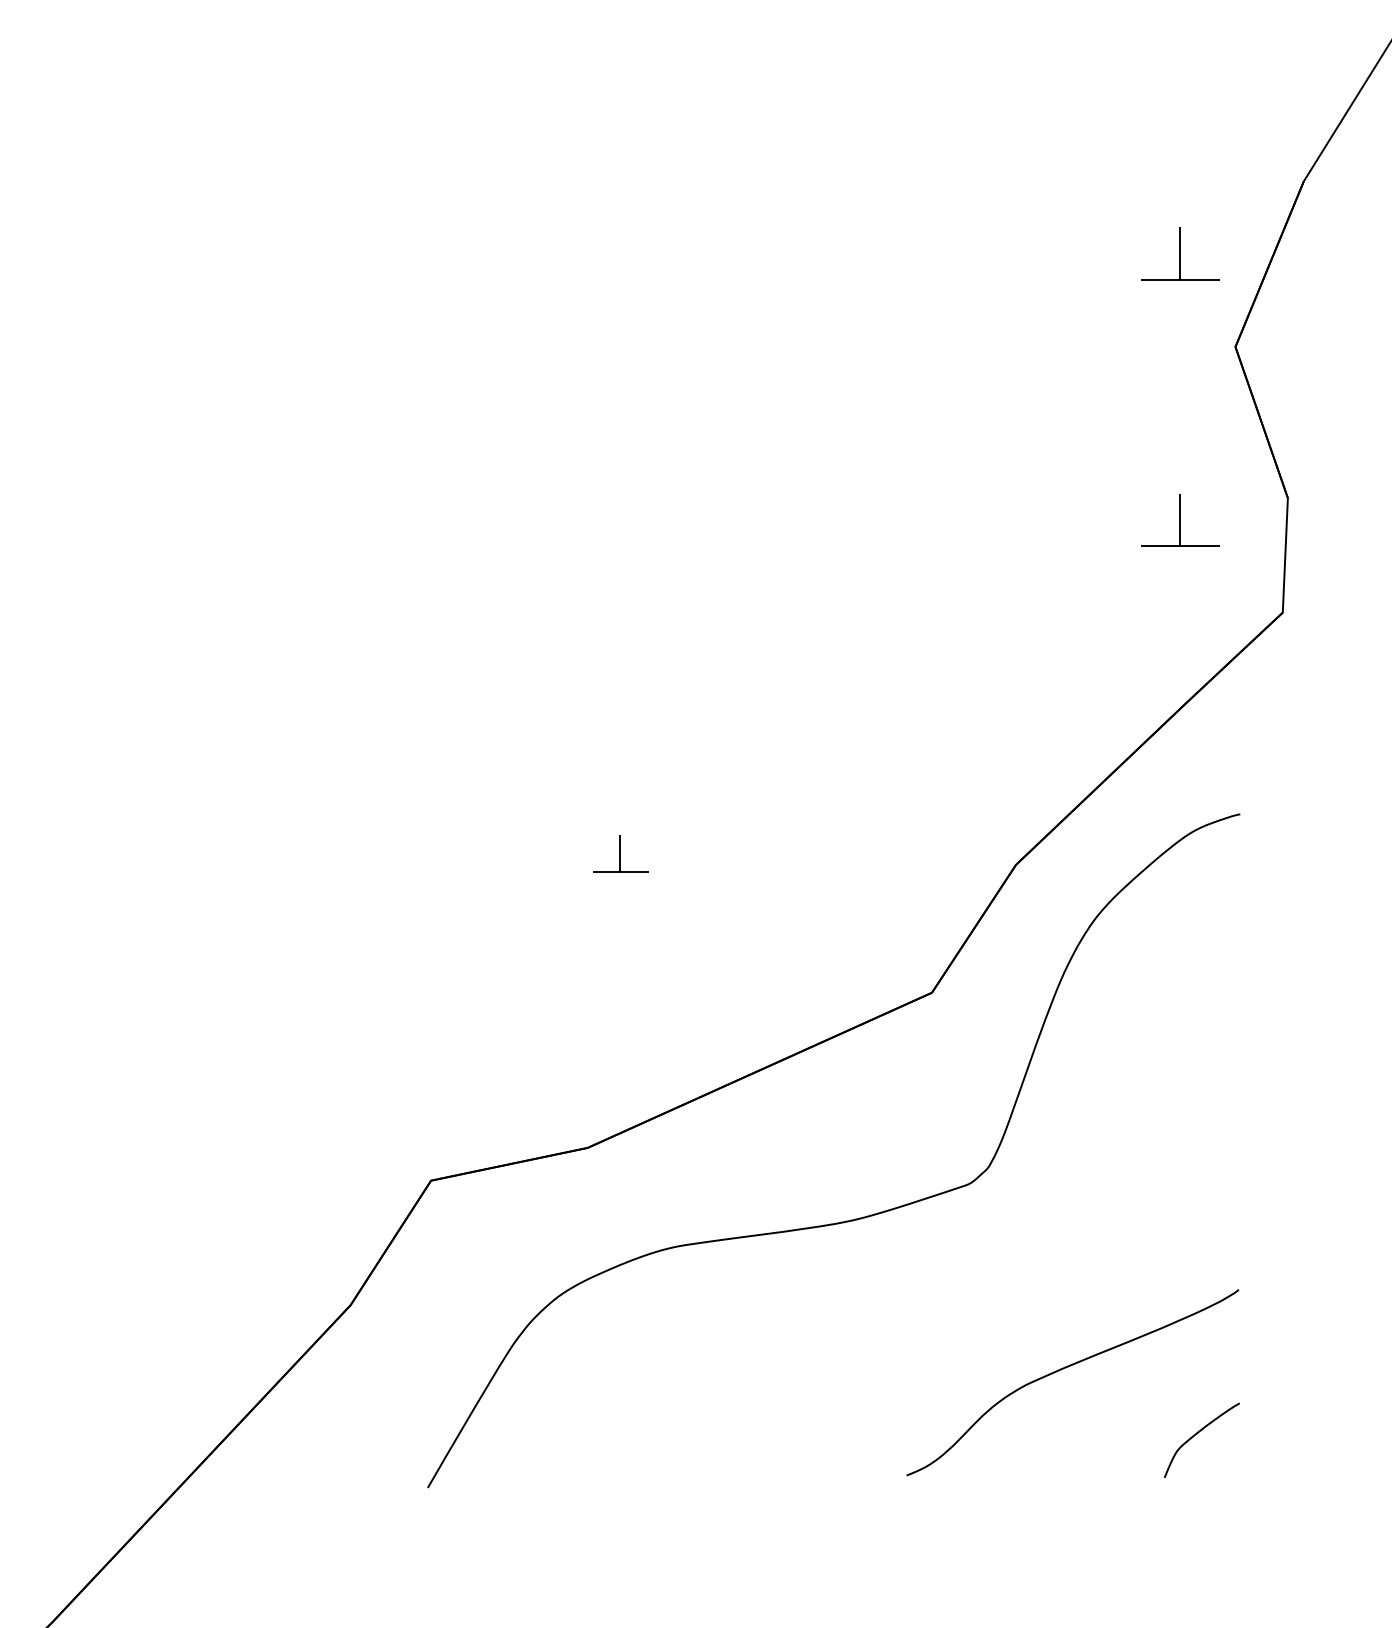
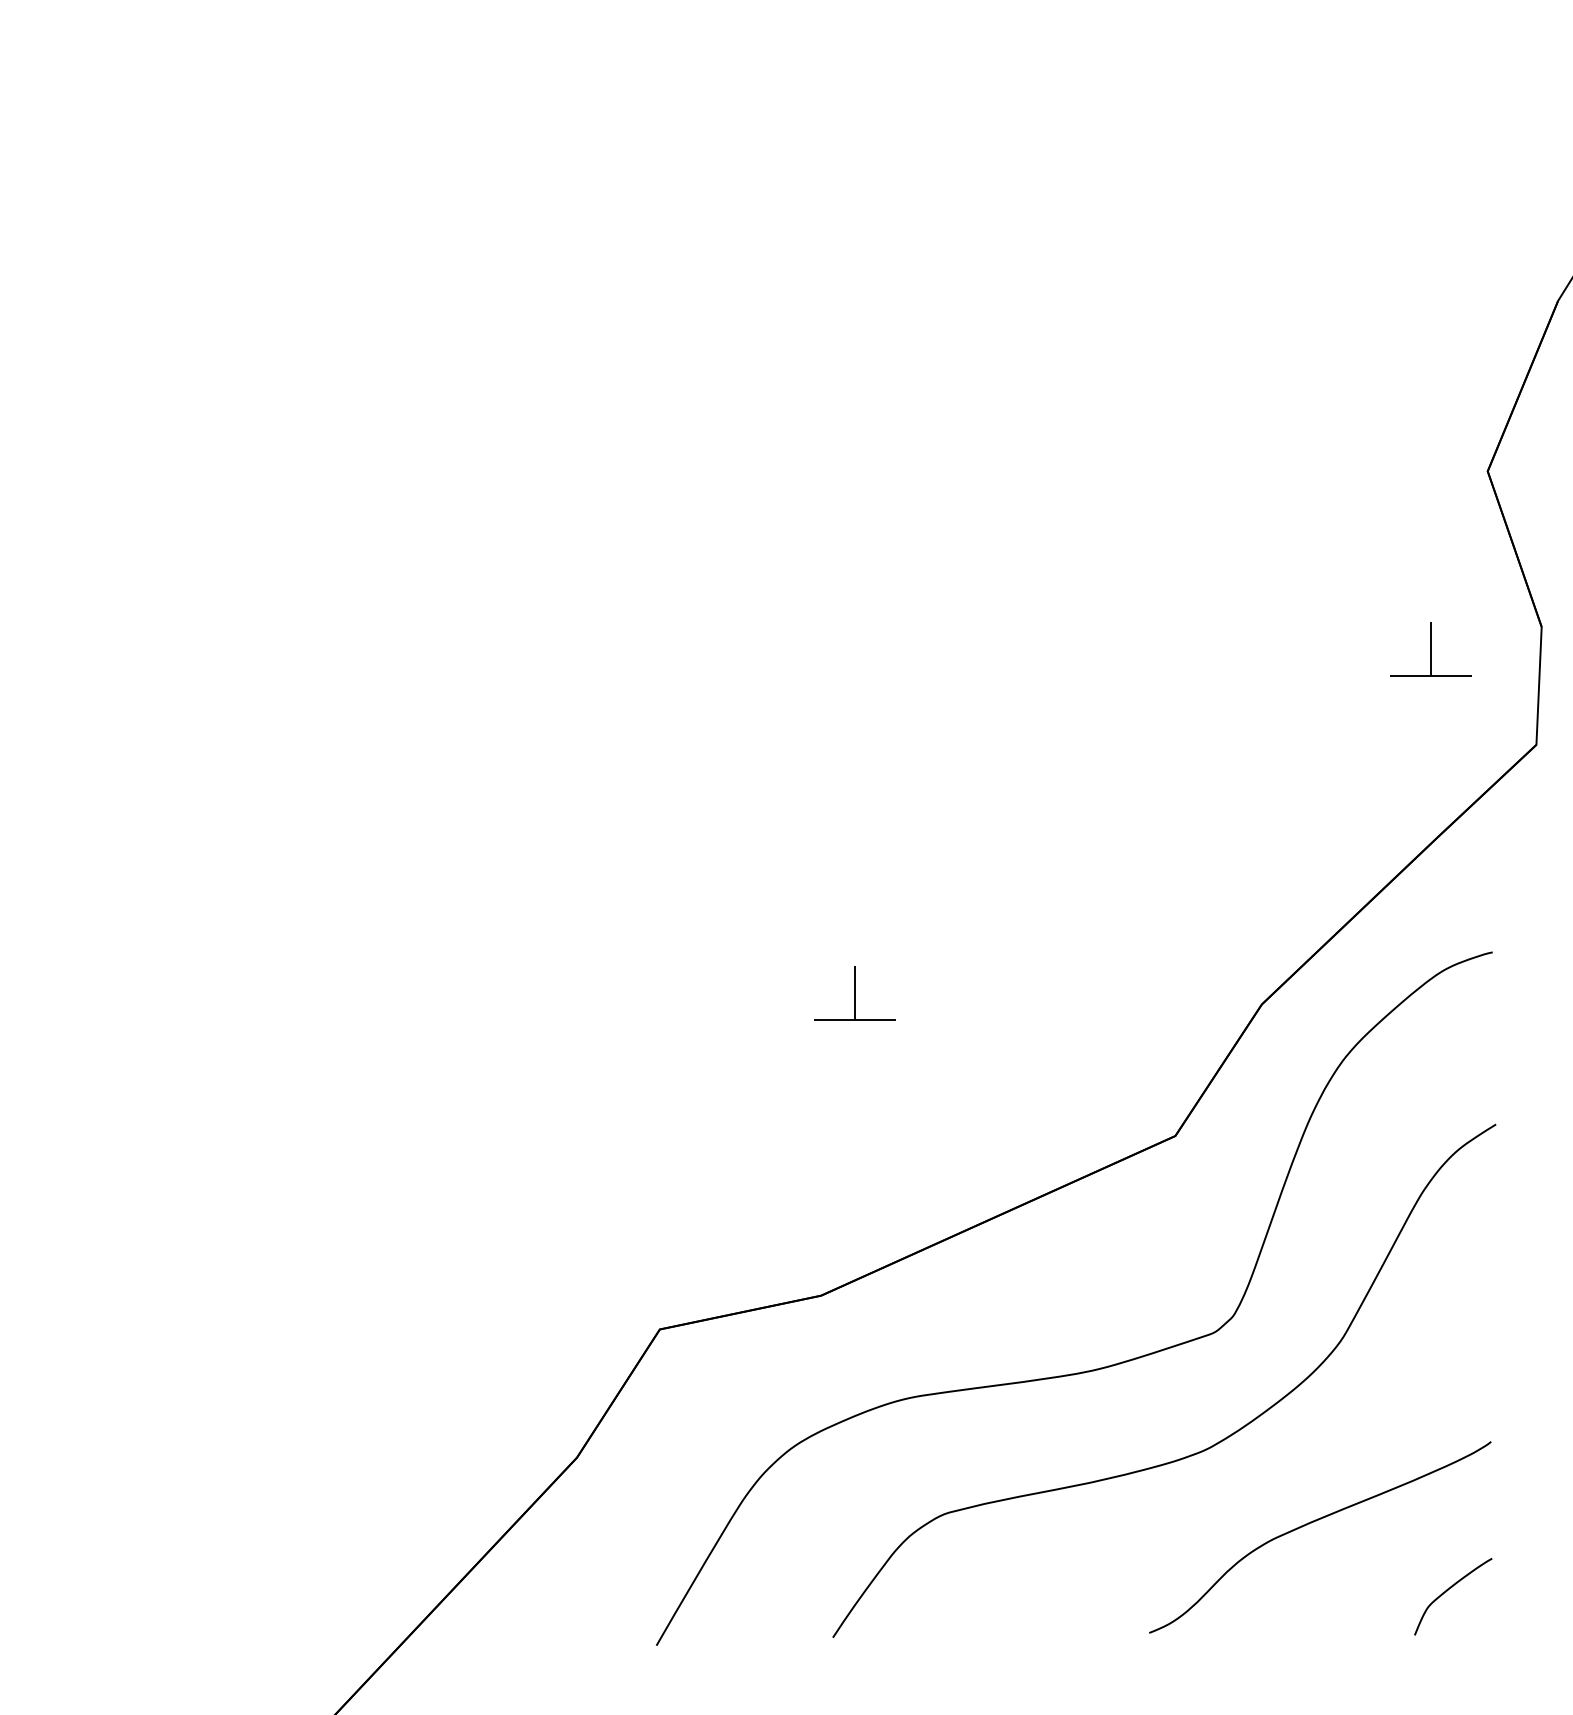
part: (1179, 253) -> (1430, 375), removed
part: (620, 854) -> (854, 993), size x1.43
curve: (946, 1302) -> (1190, 1454), added

